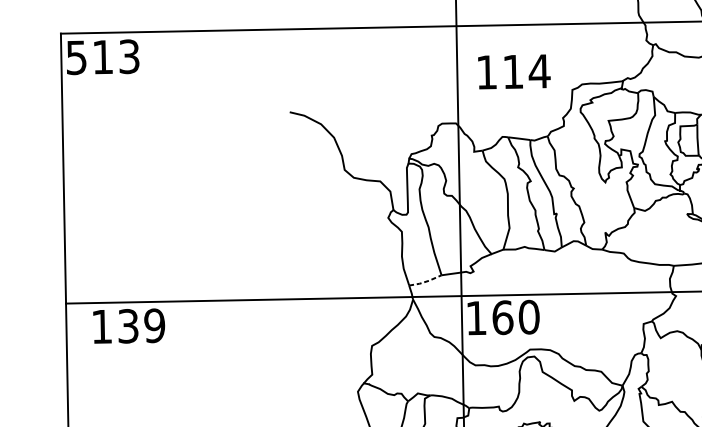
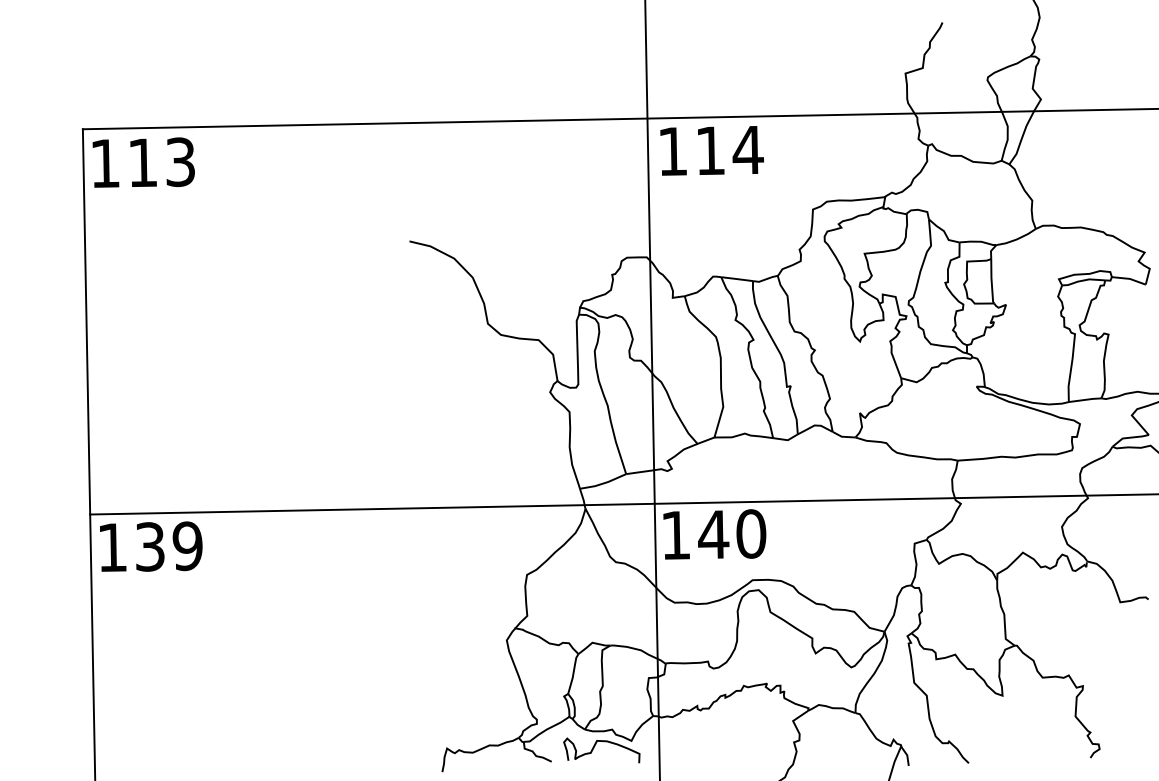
text: (76, 57) -> (105, 163), 513 -> 113
text: (513, 71) -> (711, 150), moved
line: (425, 281) -> (603, 483), dashed -> solid
text: (502, 317) -> (713, 534), 160 -> 140
text: (129, 325) -> (151, 546), moved

